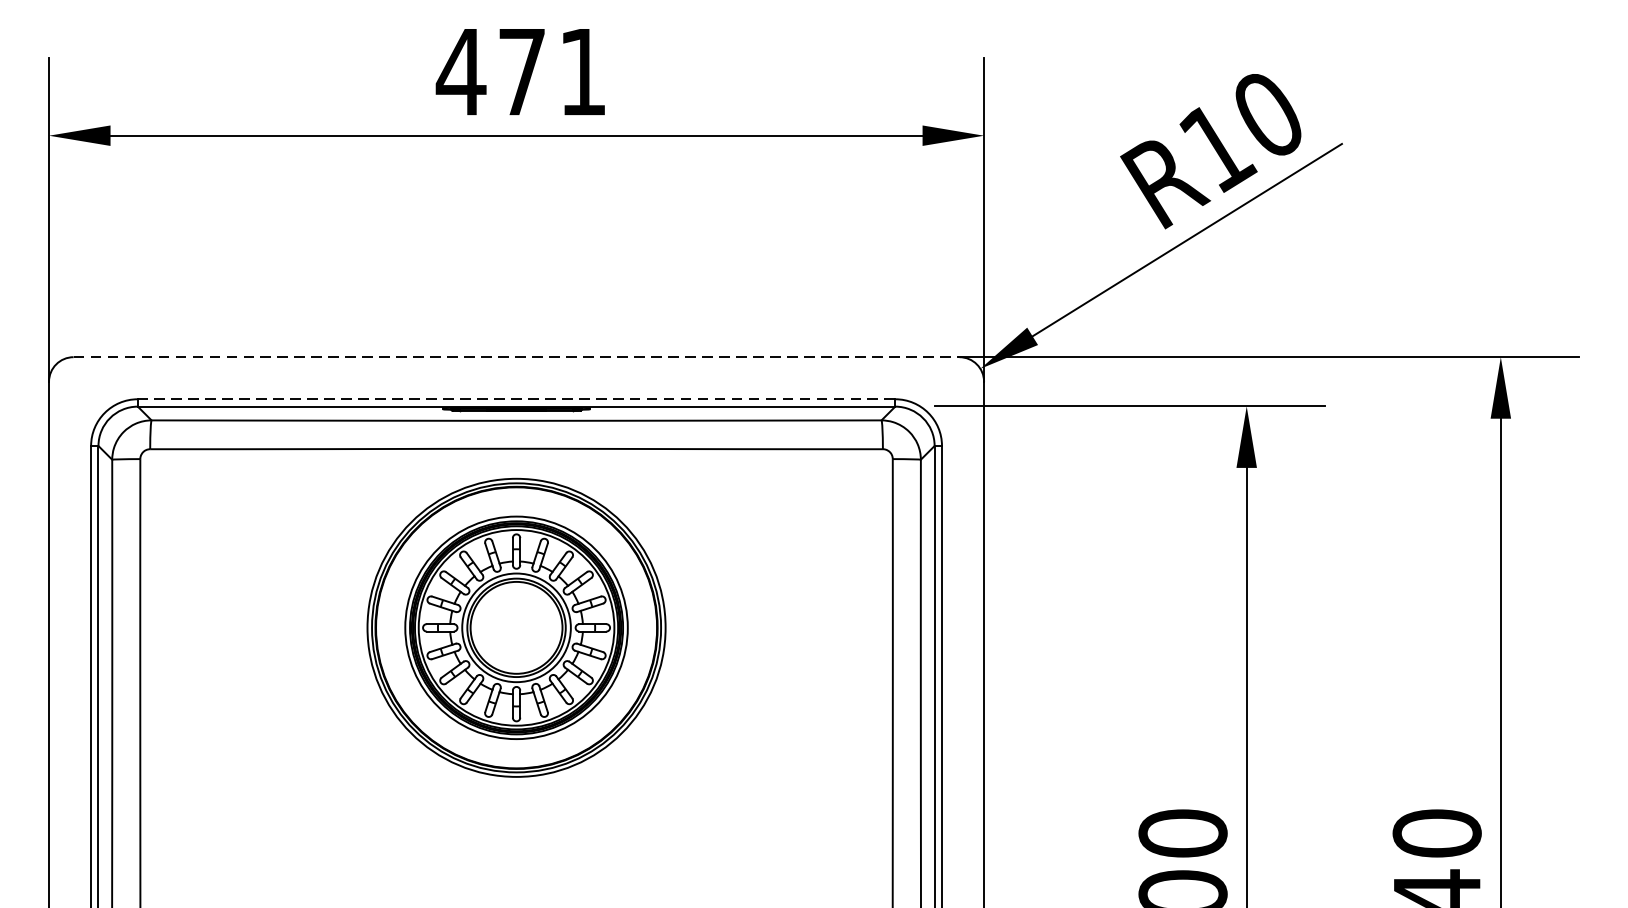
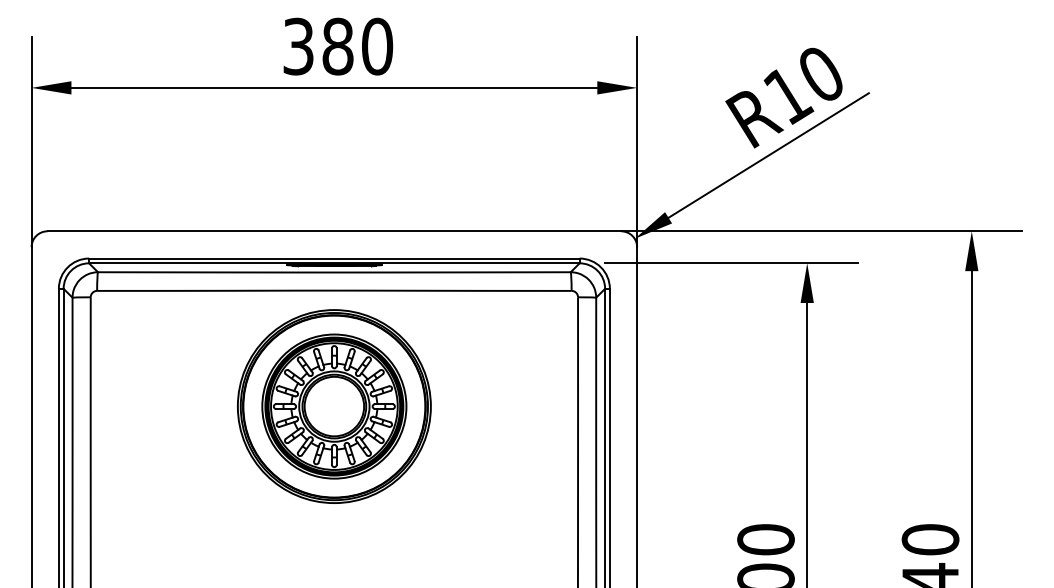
text: (521, 71) -> (337, 46), 471 -> 380
line: (516, 357) -> (334, 231), dashed -> solid
line: (515, 399) -> (333, 258), dashed -> solid

